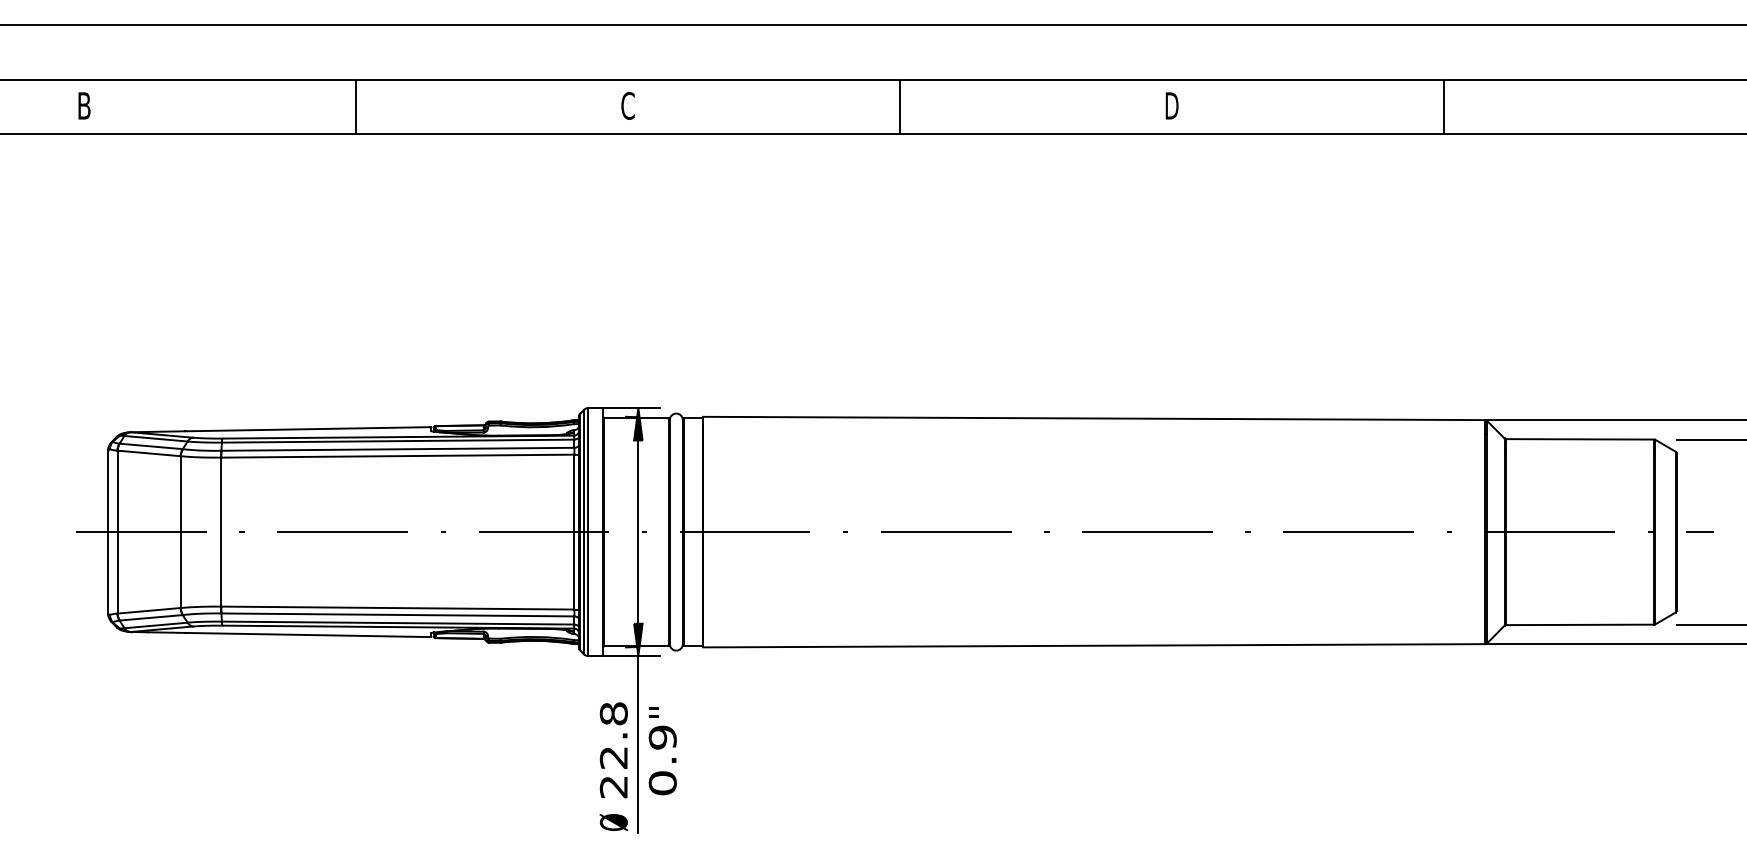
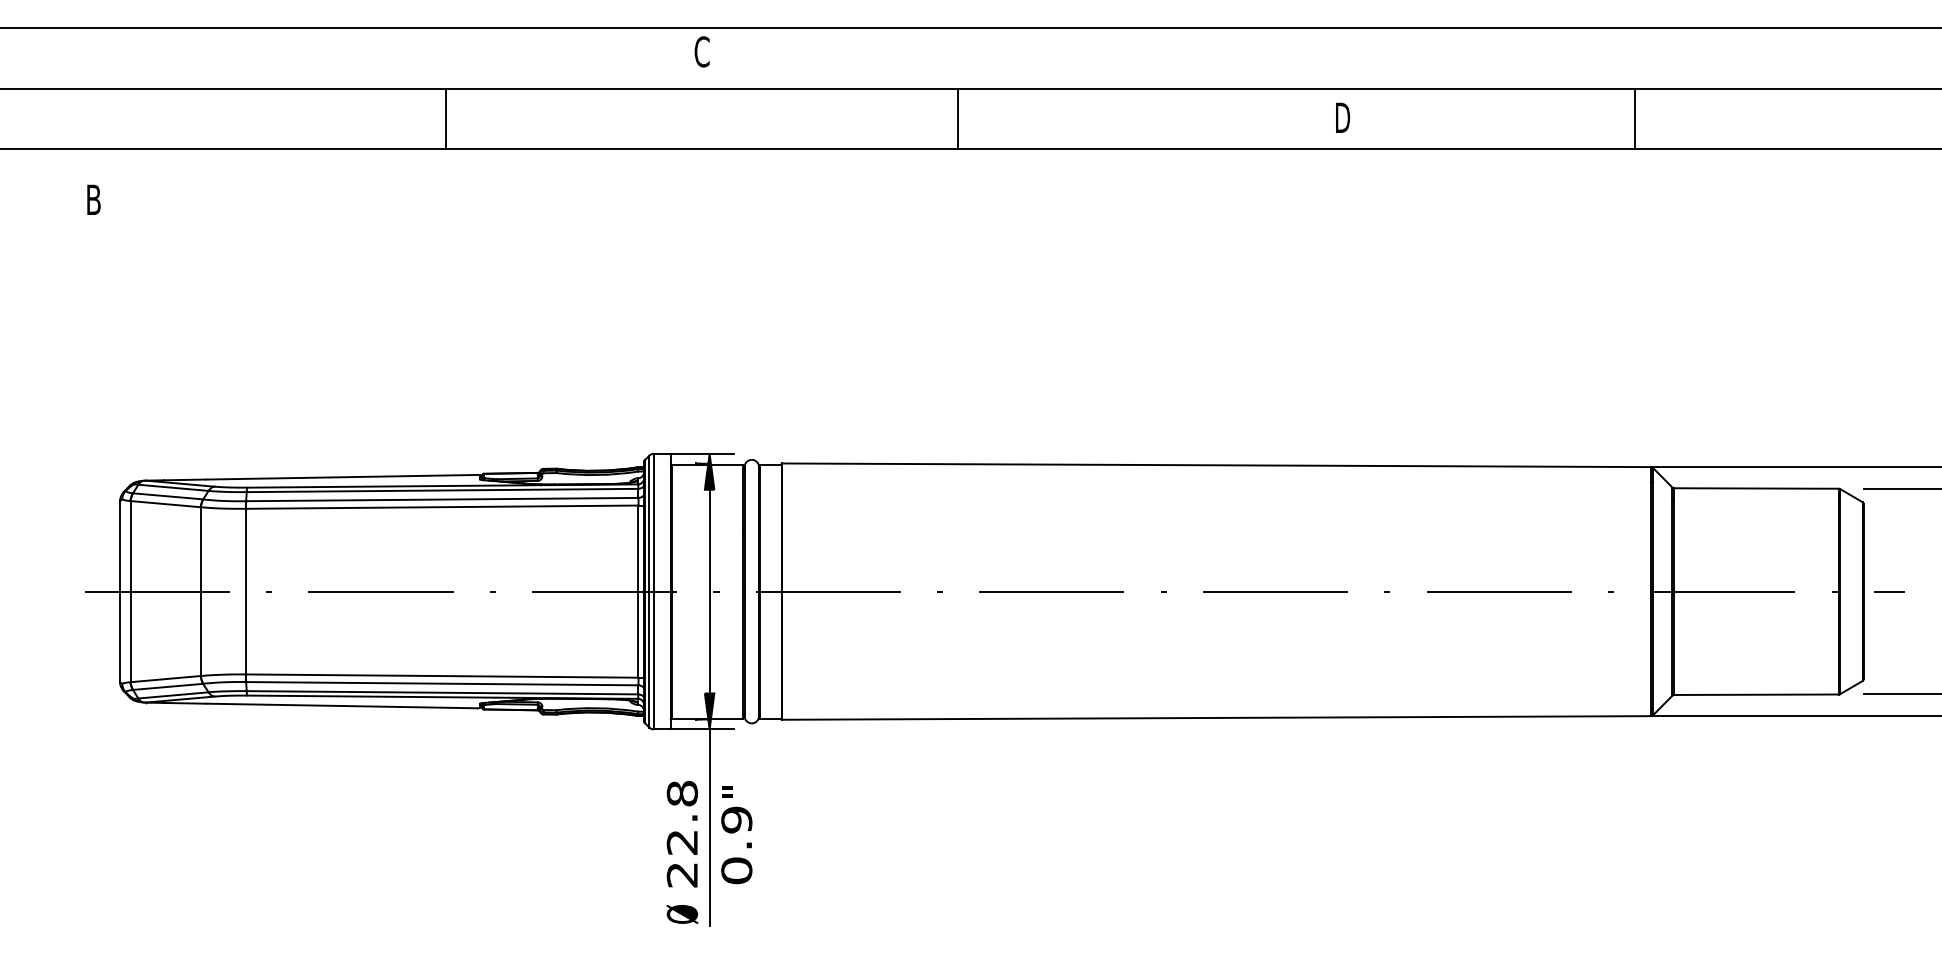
text: (84, 105) -> (93, 199), moved
text: (627, 105) -> (701, 51), moved
text: (1172, 105) -> (1343, 117), moved
line: (355, 106) -> (445, 118), moved
line: (900, 106) -> (958, 118), moved
line: (1443, 106) -> (1634, 118), moved

